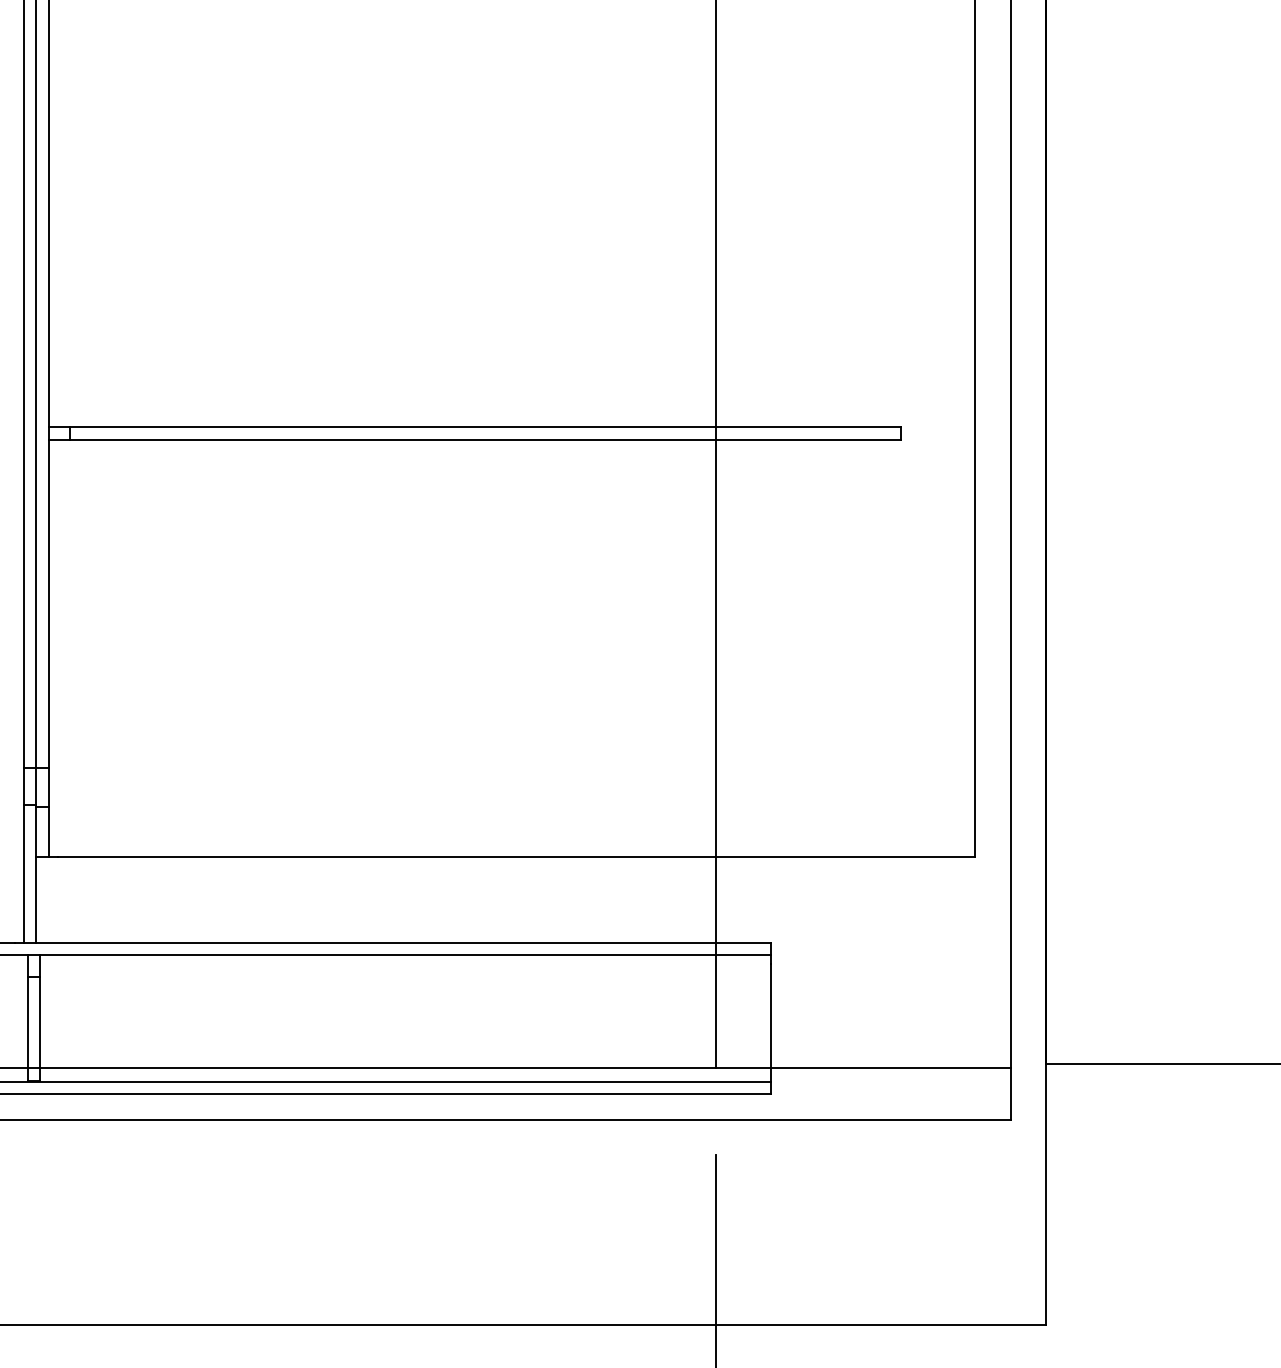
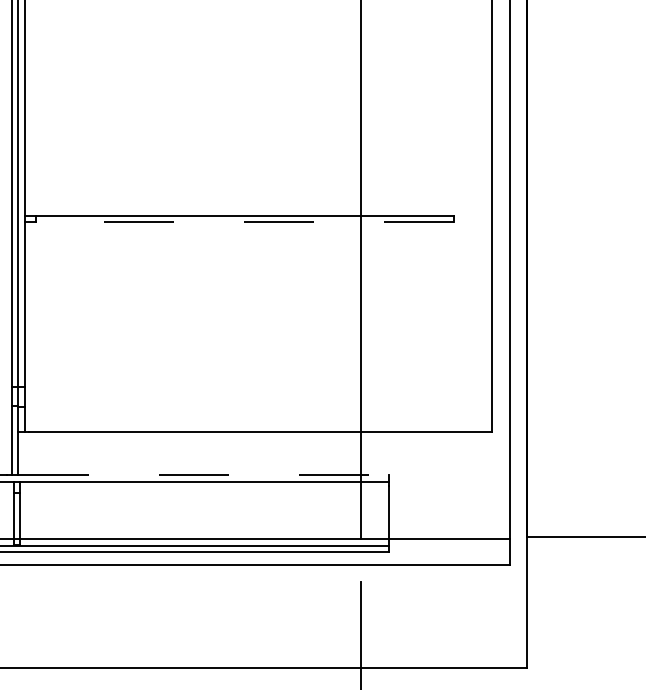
line: (484, 439) -> (244, 221), solid -> dashed
line: (405, 942) -> (204, 475), solid -> dashed

